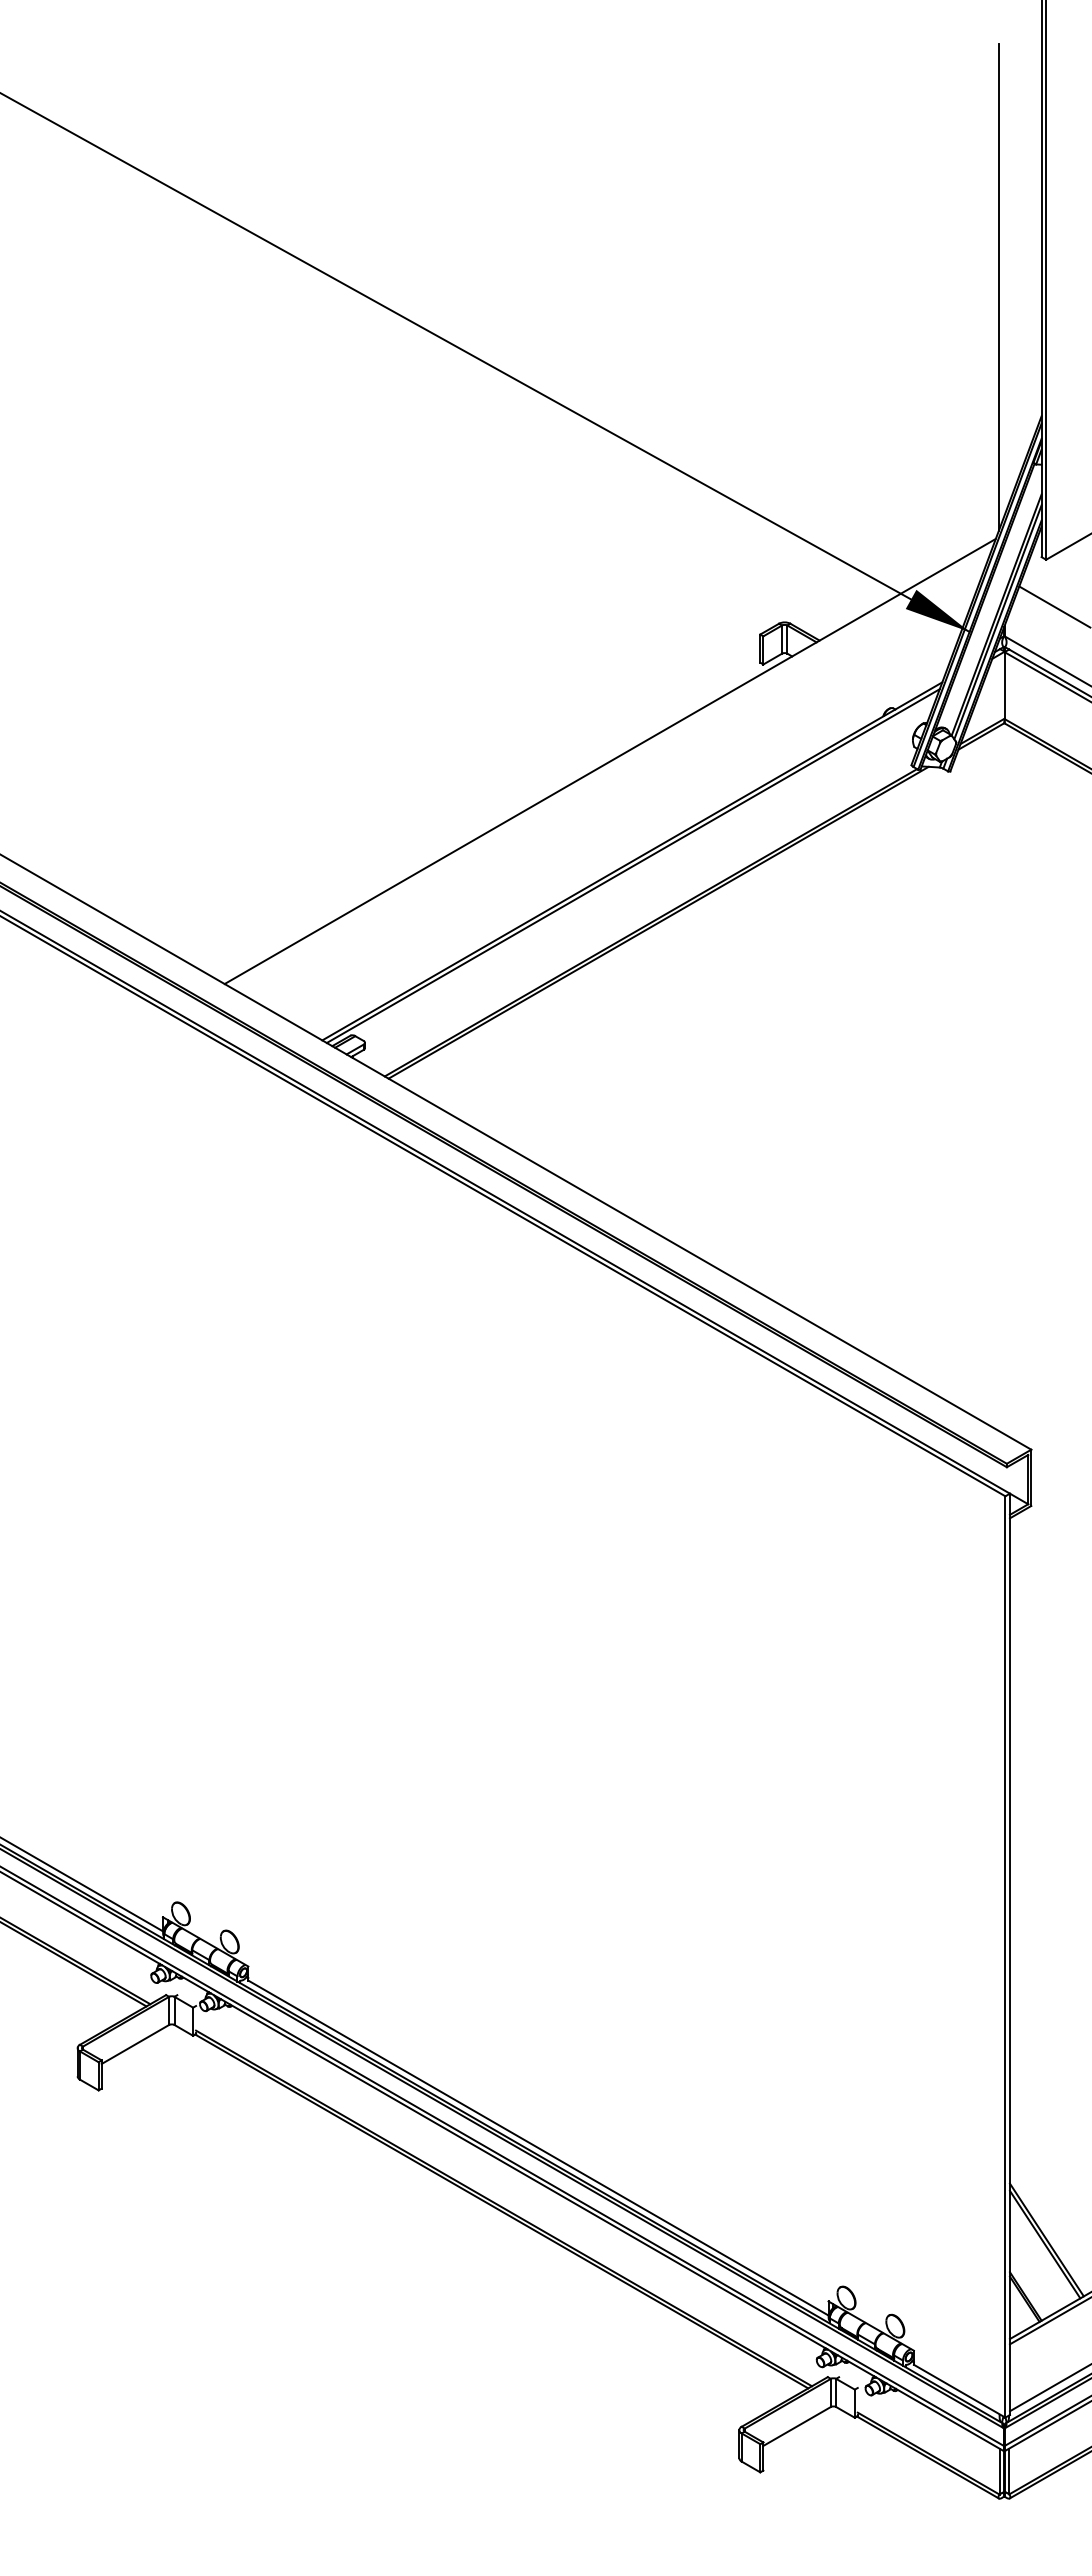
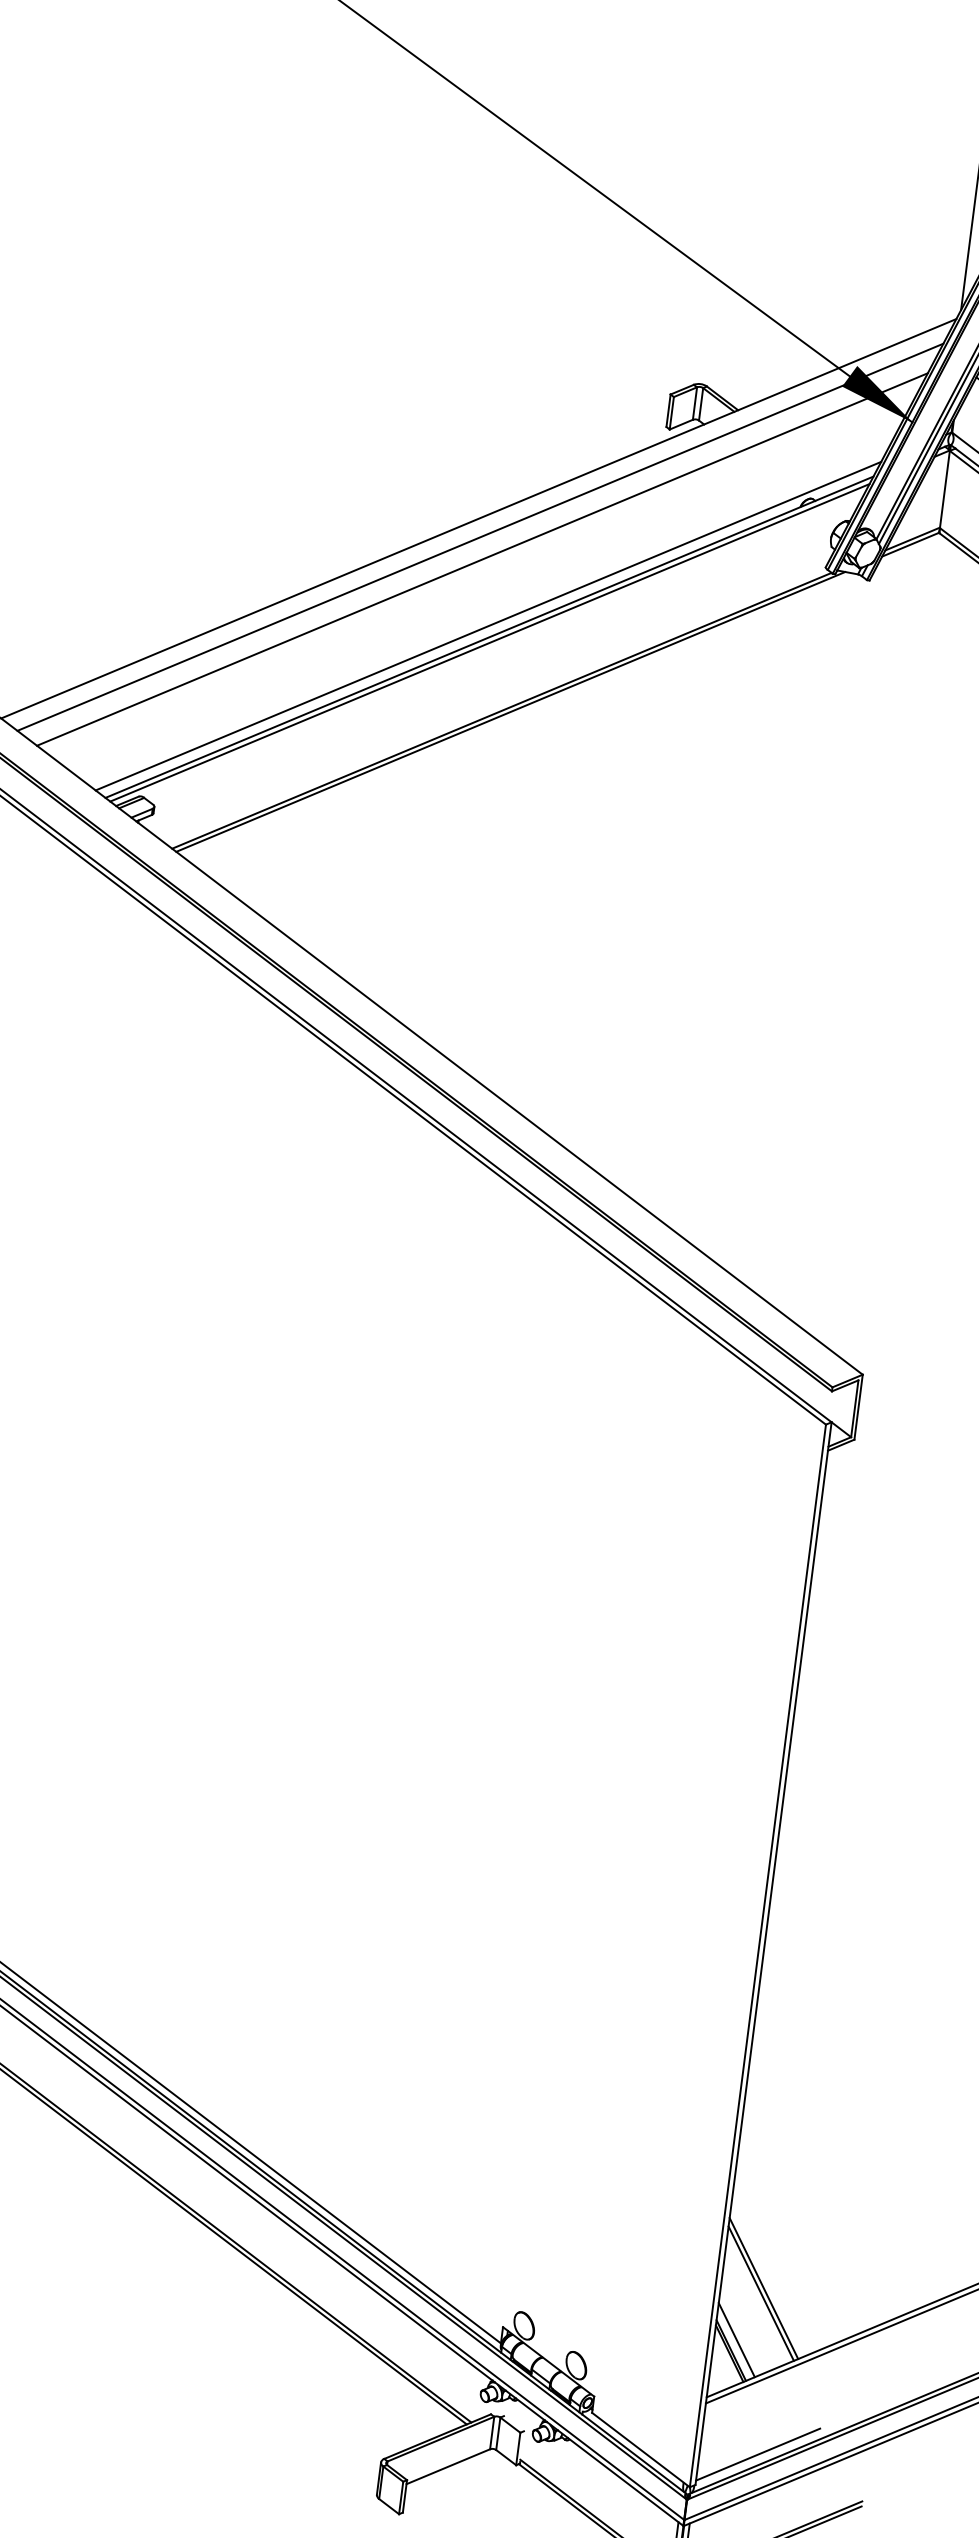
line: (613, 776) -> (480, 536), added
line: (617, 795) -> (482, 559), added
line: (630, 851) -> (488, 625), added
line: (1028, 2286) -> (735, 2339), added

